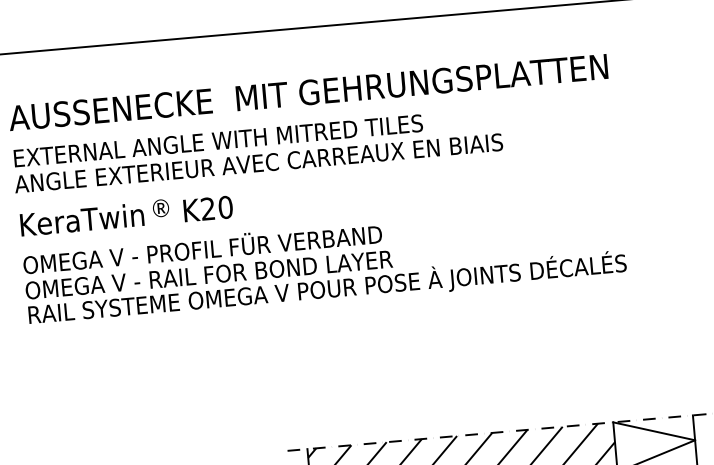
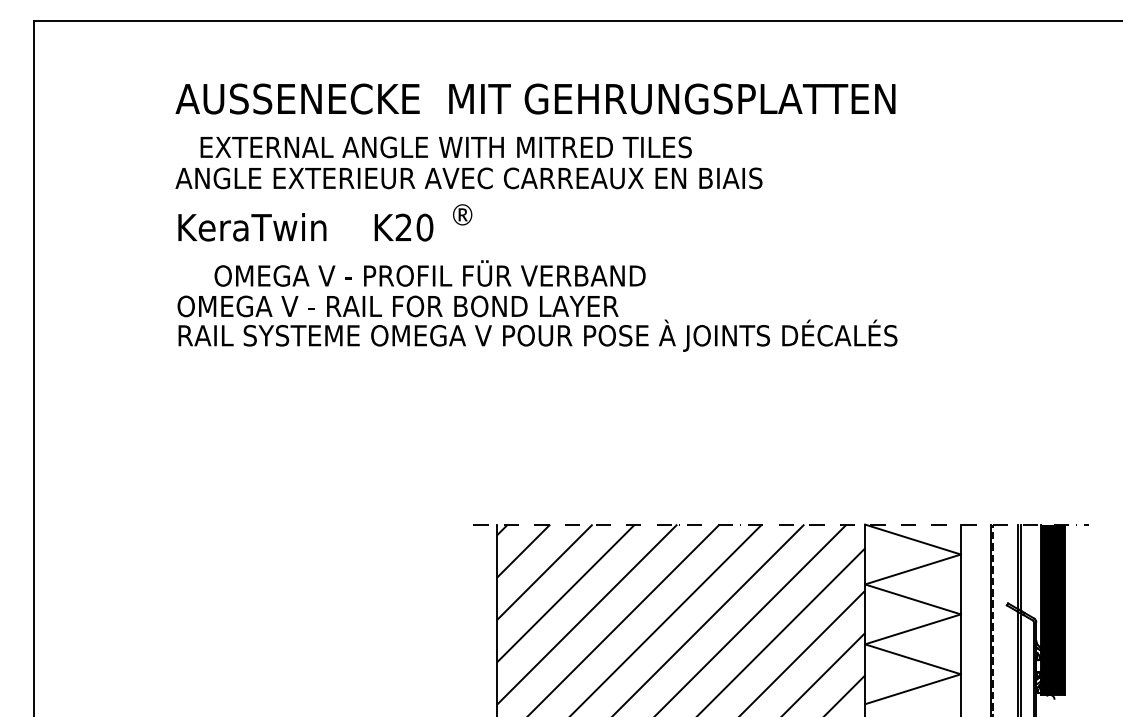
text: (217, 141) -> (445, 147), moved
text: (160, 208) -> (462, 214), moved
text: (202, 247) -> (429, 273), moved

